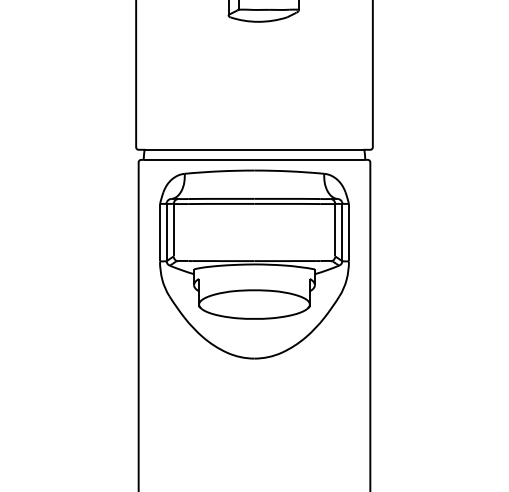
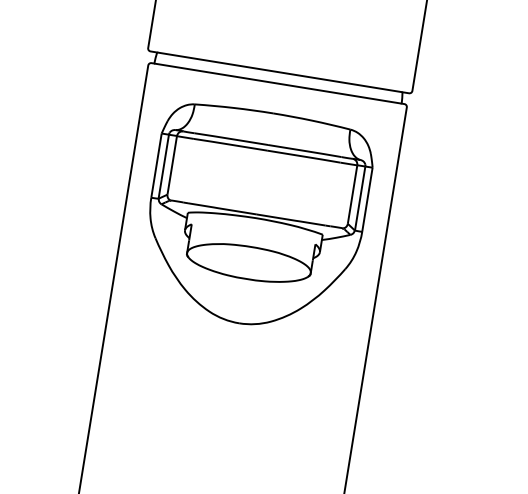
part: (254, 264) -> (256, 218), moved

